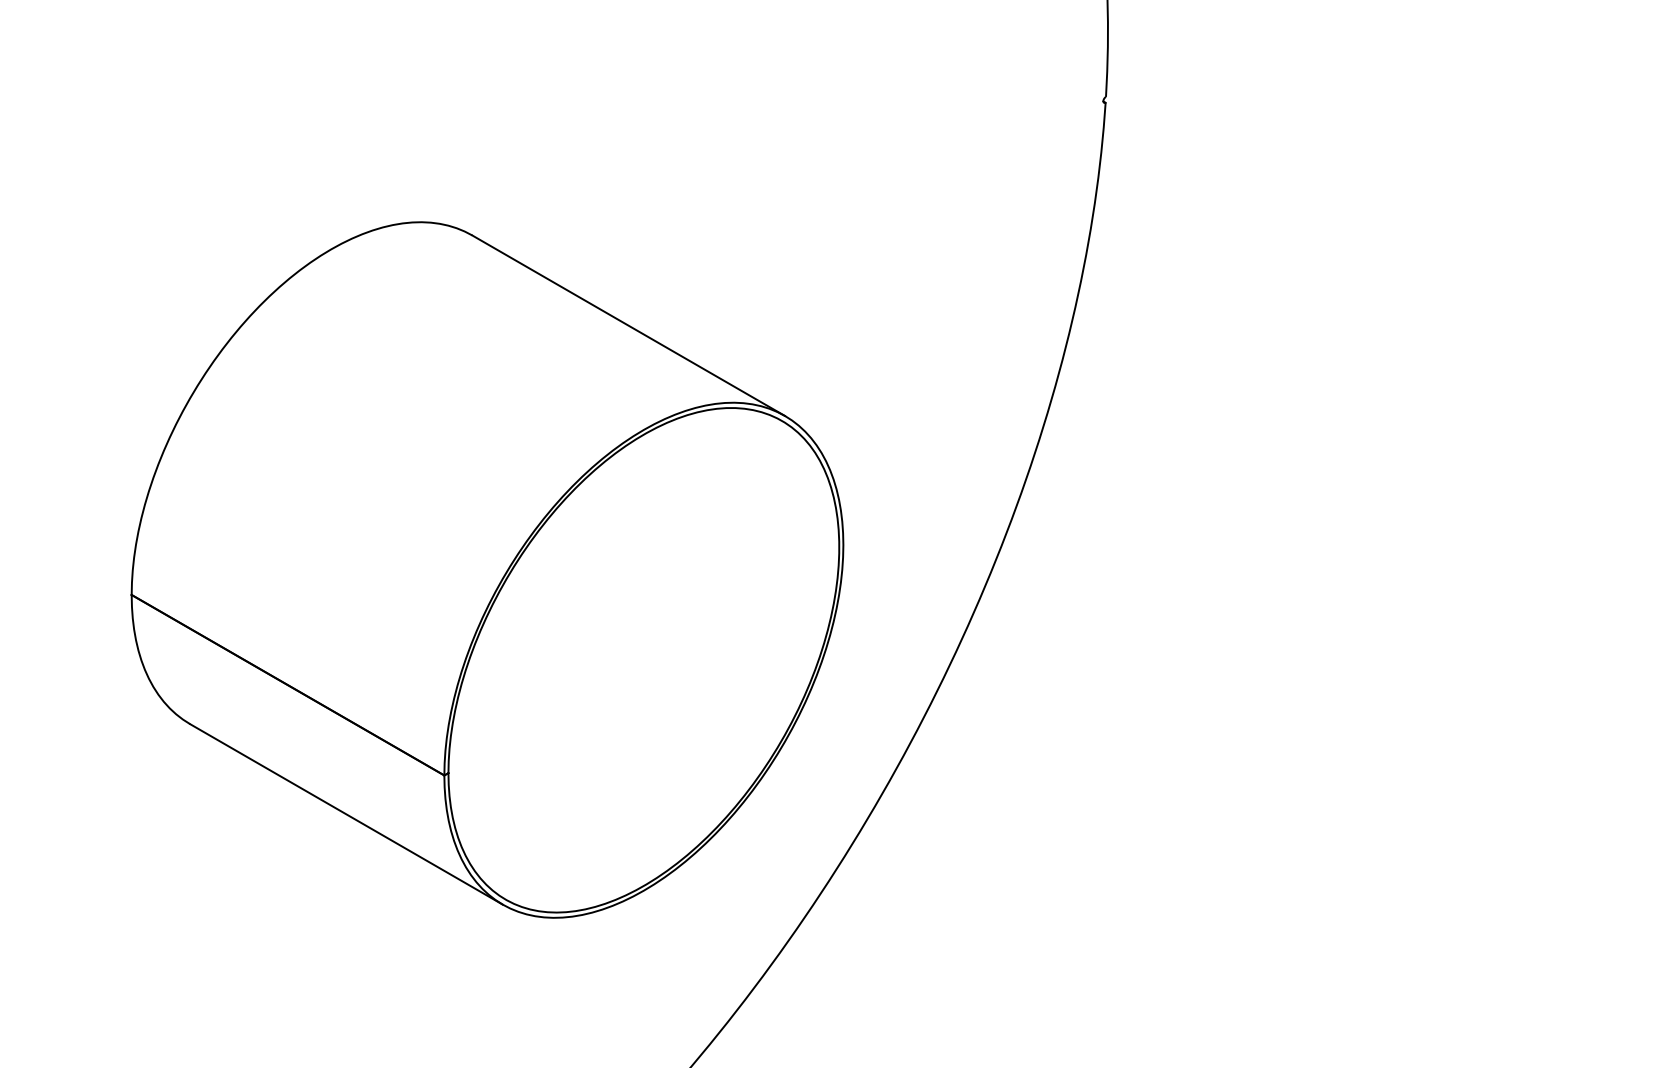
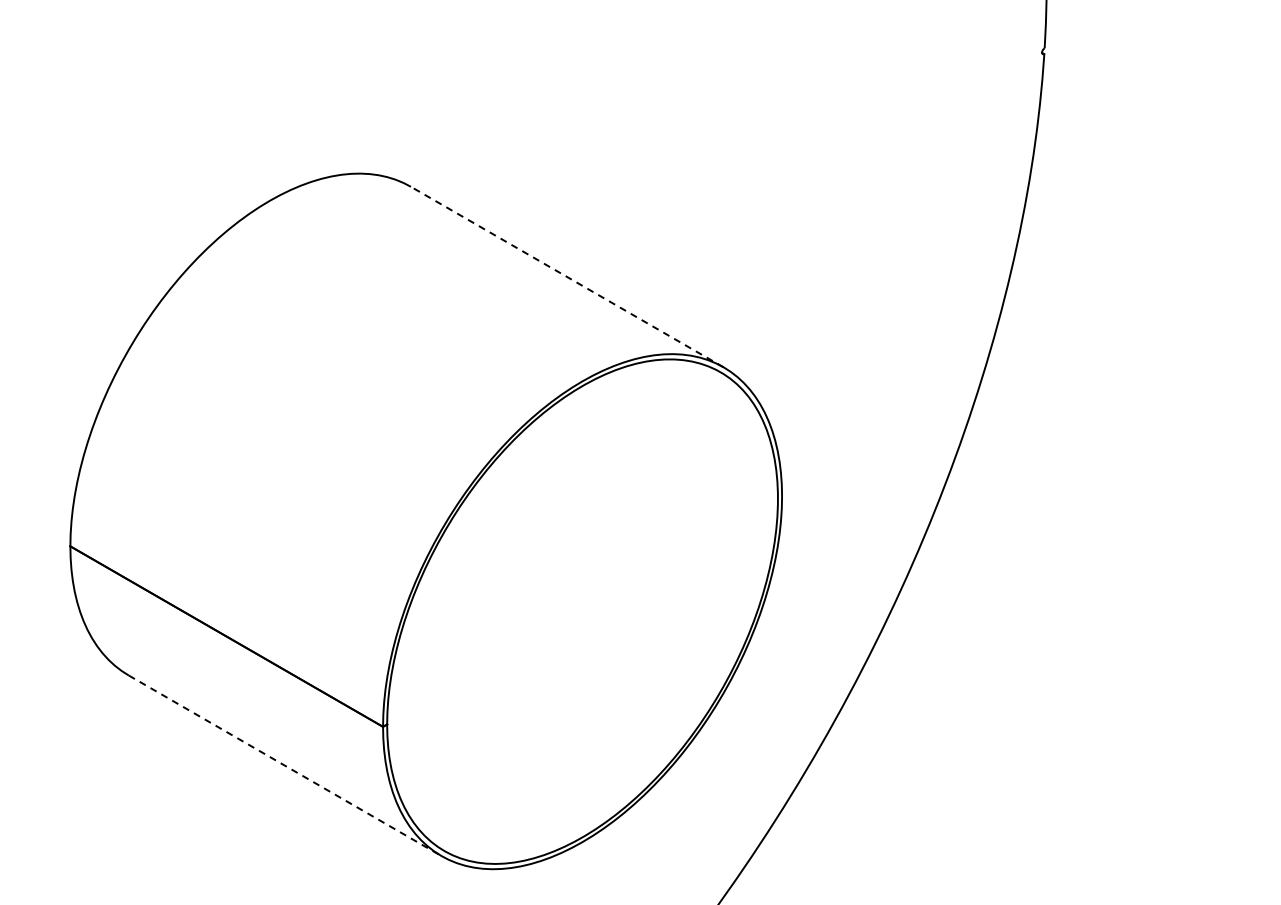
line: (628, 325) -> (567, 276), solid -> dashed
line: (346, 814) -> (285, 765), solid -> dashed

